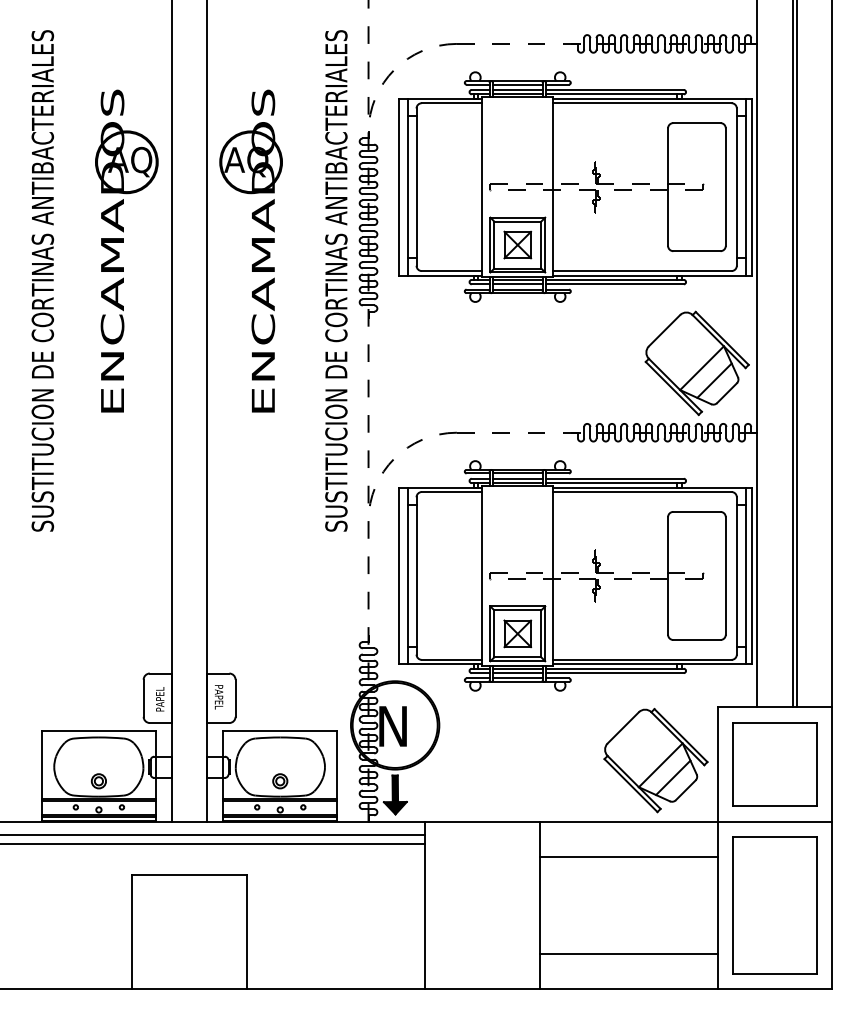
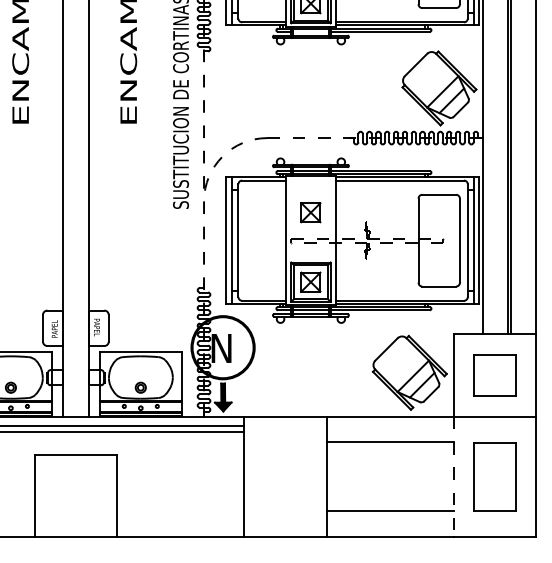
line: (517, 284) -> (310, 31), removed
part: (517, 536) -> (310, 212), added
part: (774, 764) -> (494, 375), size x0.7
line: (717, 905) -> (453, 476), solid -> dashed
part: (774, 905) -> (494, 476), size x0.7

